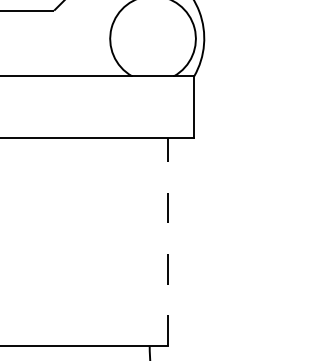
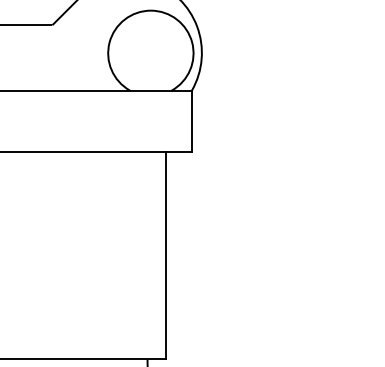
line: (167, 241) -> (165, 255), dashed -> solid

